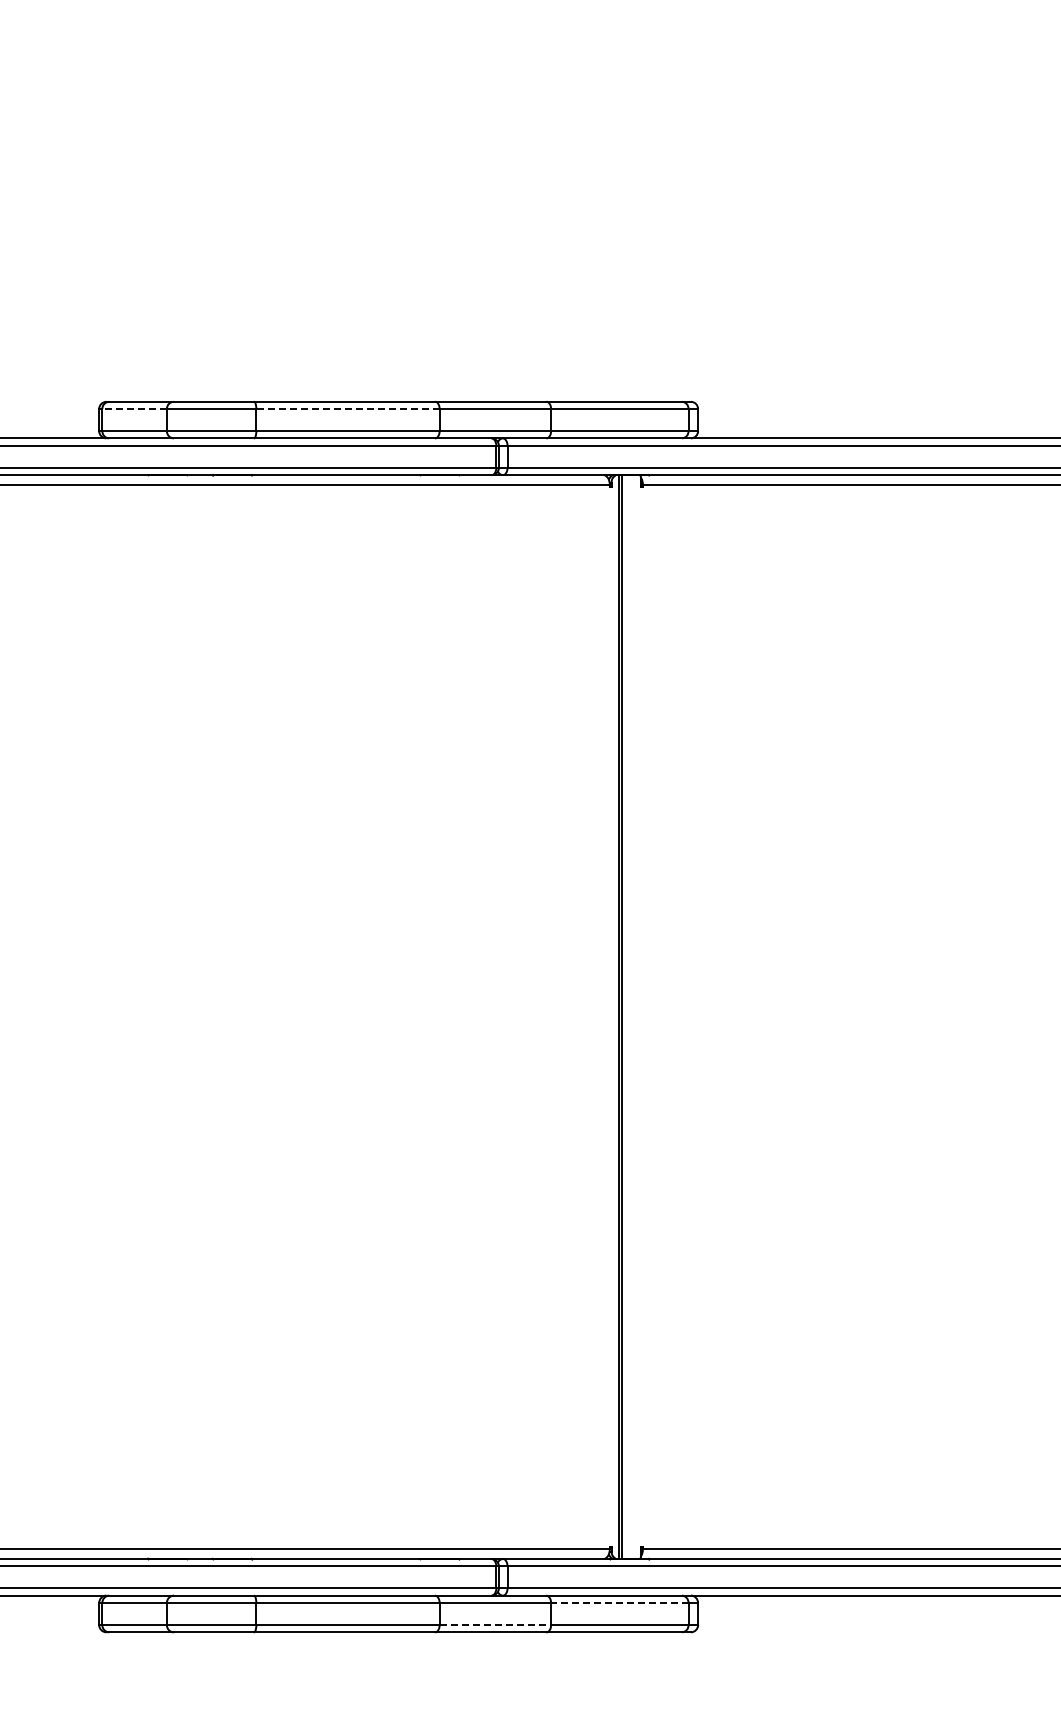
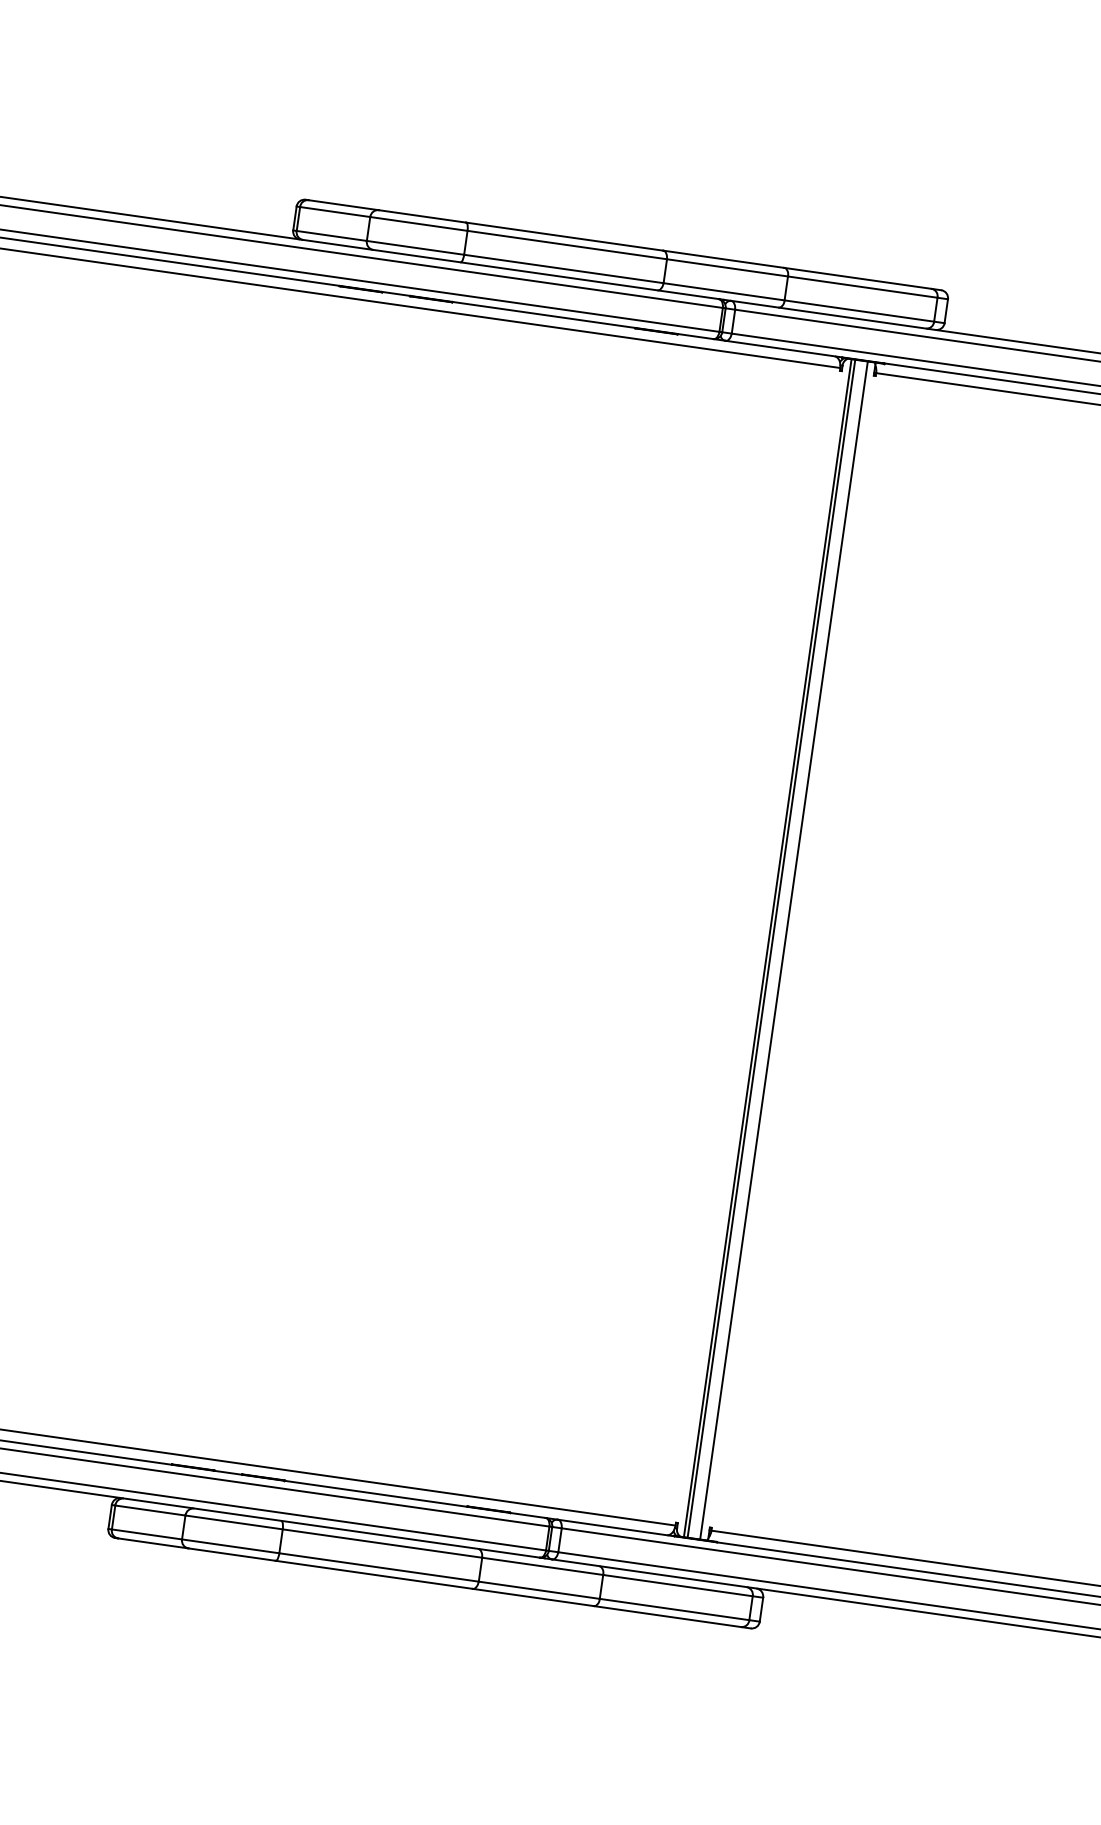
line: (134, 409) -> (334, 212), dashed -> solid
line: (348, 409) -> (567, 245), dashed -> solid
line: (633, 1016) -> (783, 949), added
line: (619, 1603) -> (677, 1586), dashed -> solid
line: (495, 1625) -> (539, 1590), dashed -> solid

